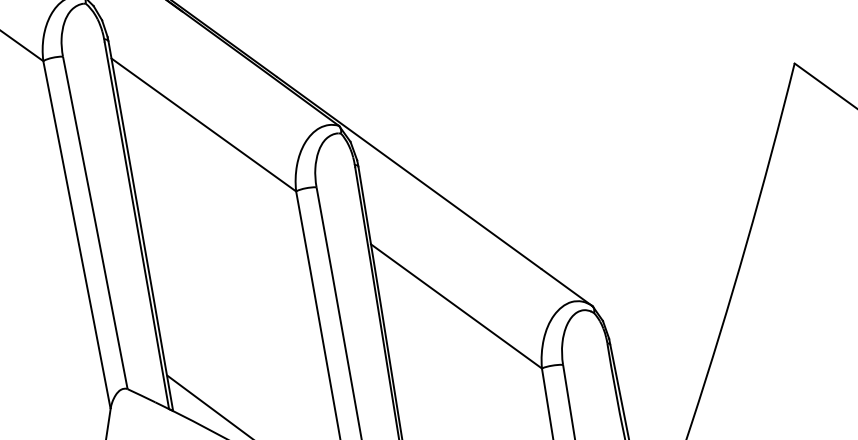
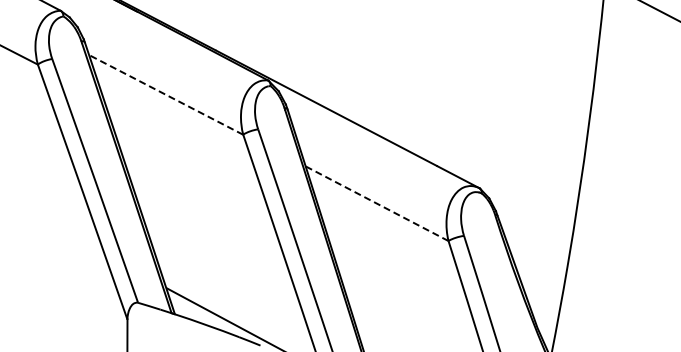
line: (204, 124) -> (166, 94), solid -> dashed
line: (457, 306) -> (377, 203), solid -> dashed

